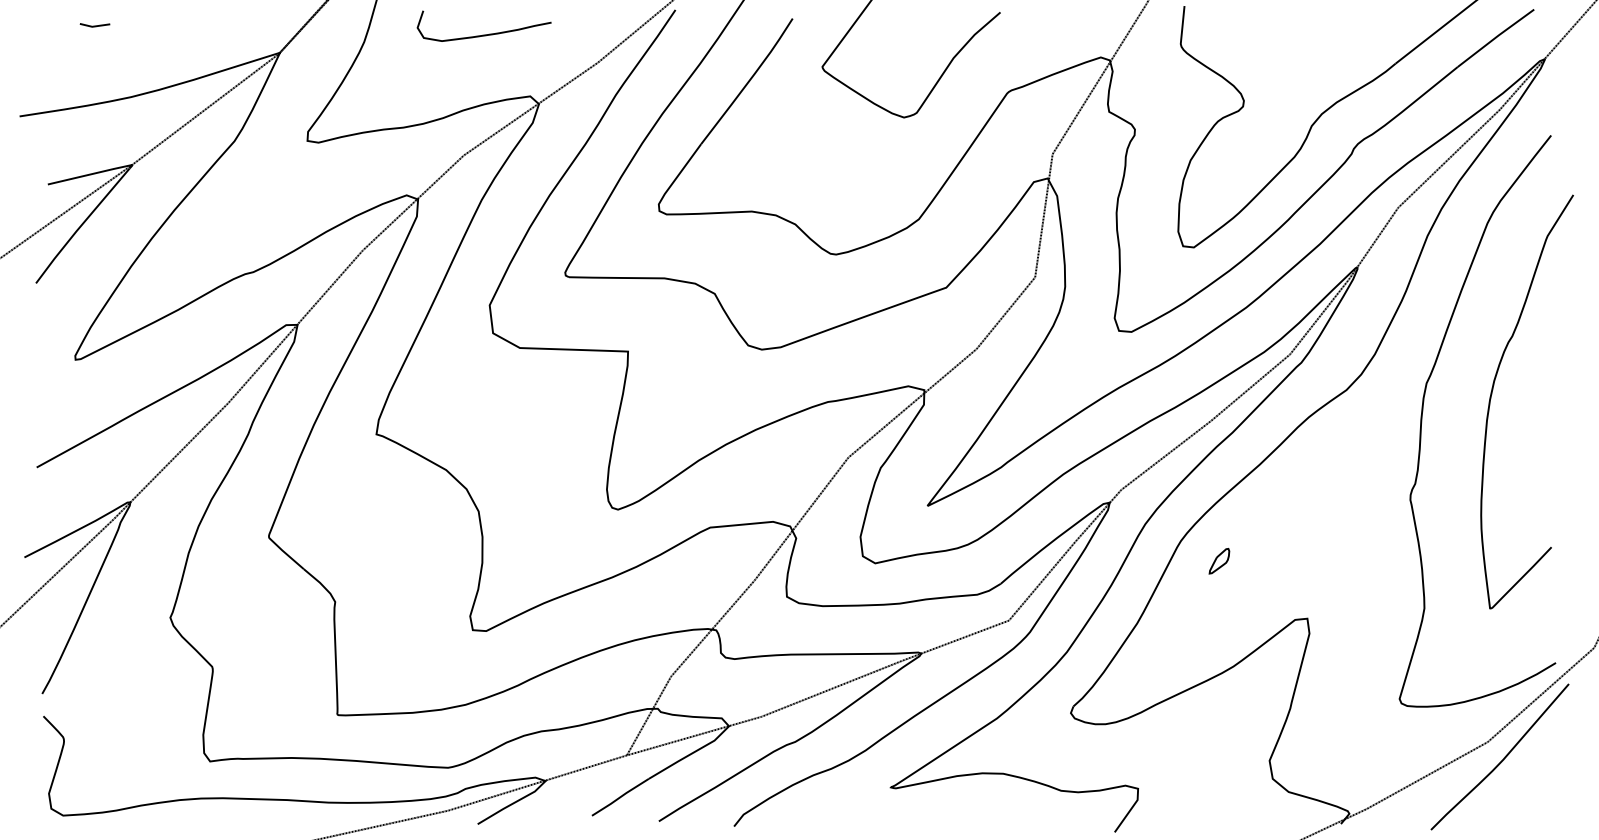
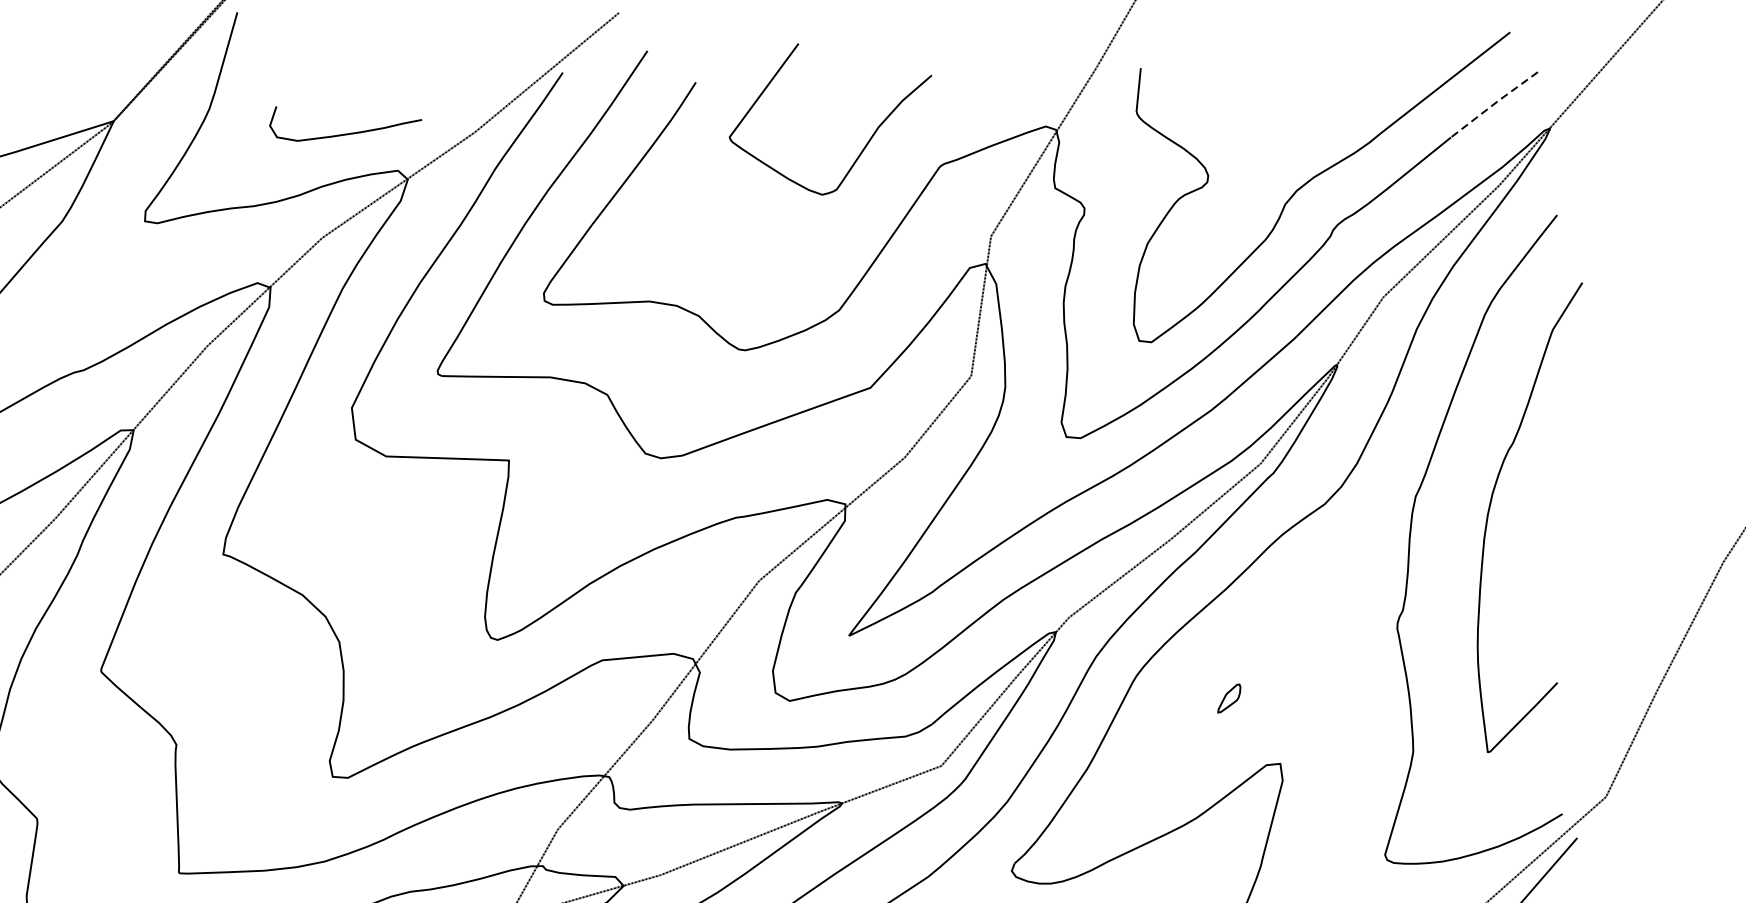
curve: (483, 34) -> (344, 133), moved
line: (1495, 37) -> (1493, 103), solid -> dashed
part: (1219, 561) -> (1229, 698), moved

